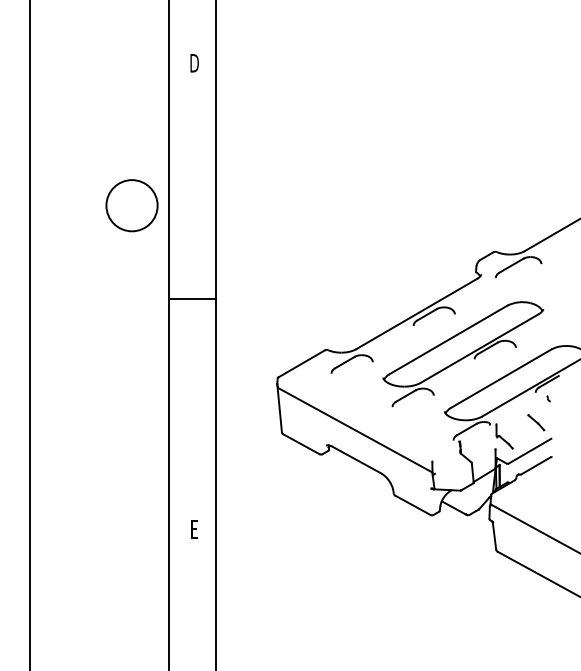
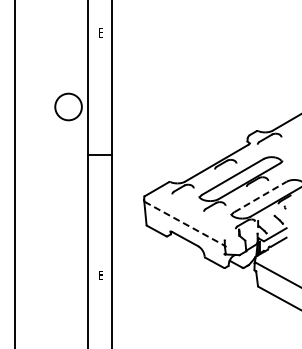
text: (195, 62) -> (101, 32), D -> E
line: (501, 377) -> (260, 196), solid -> dashed
line: (354, 429) -> (184, 223), solid -> dashed

